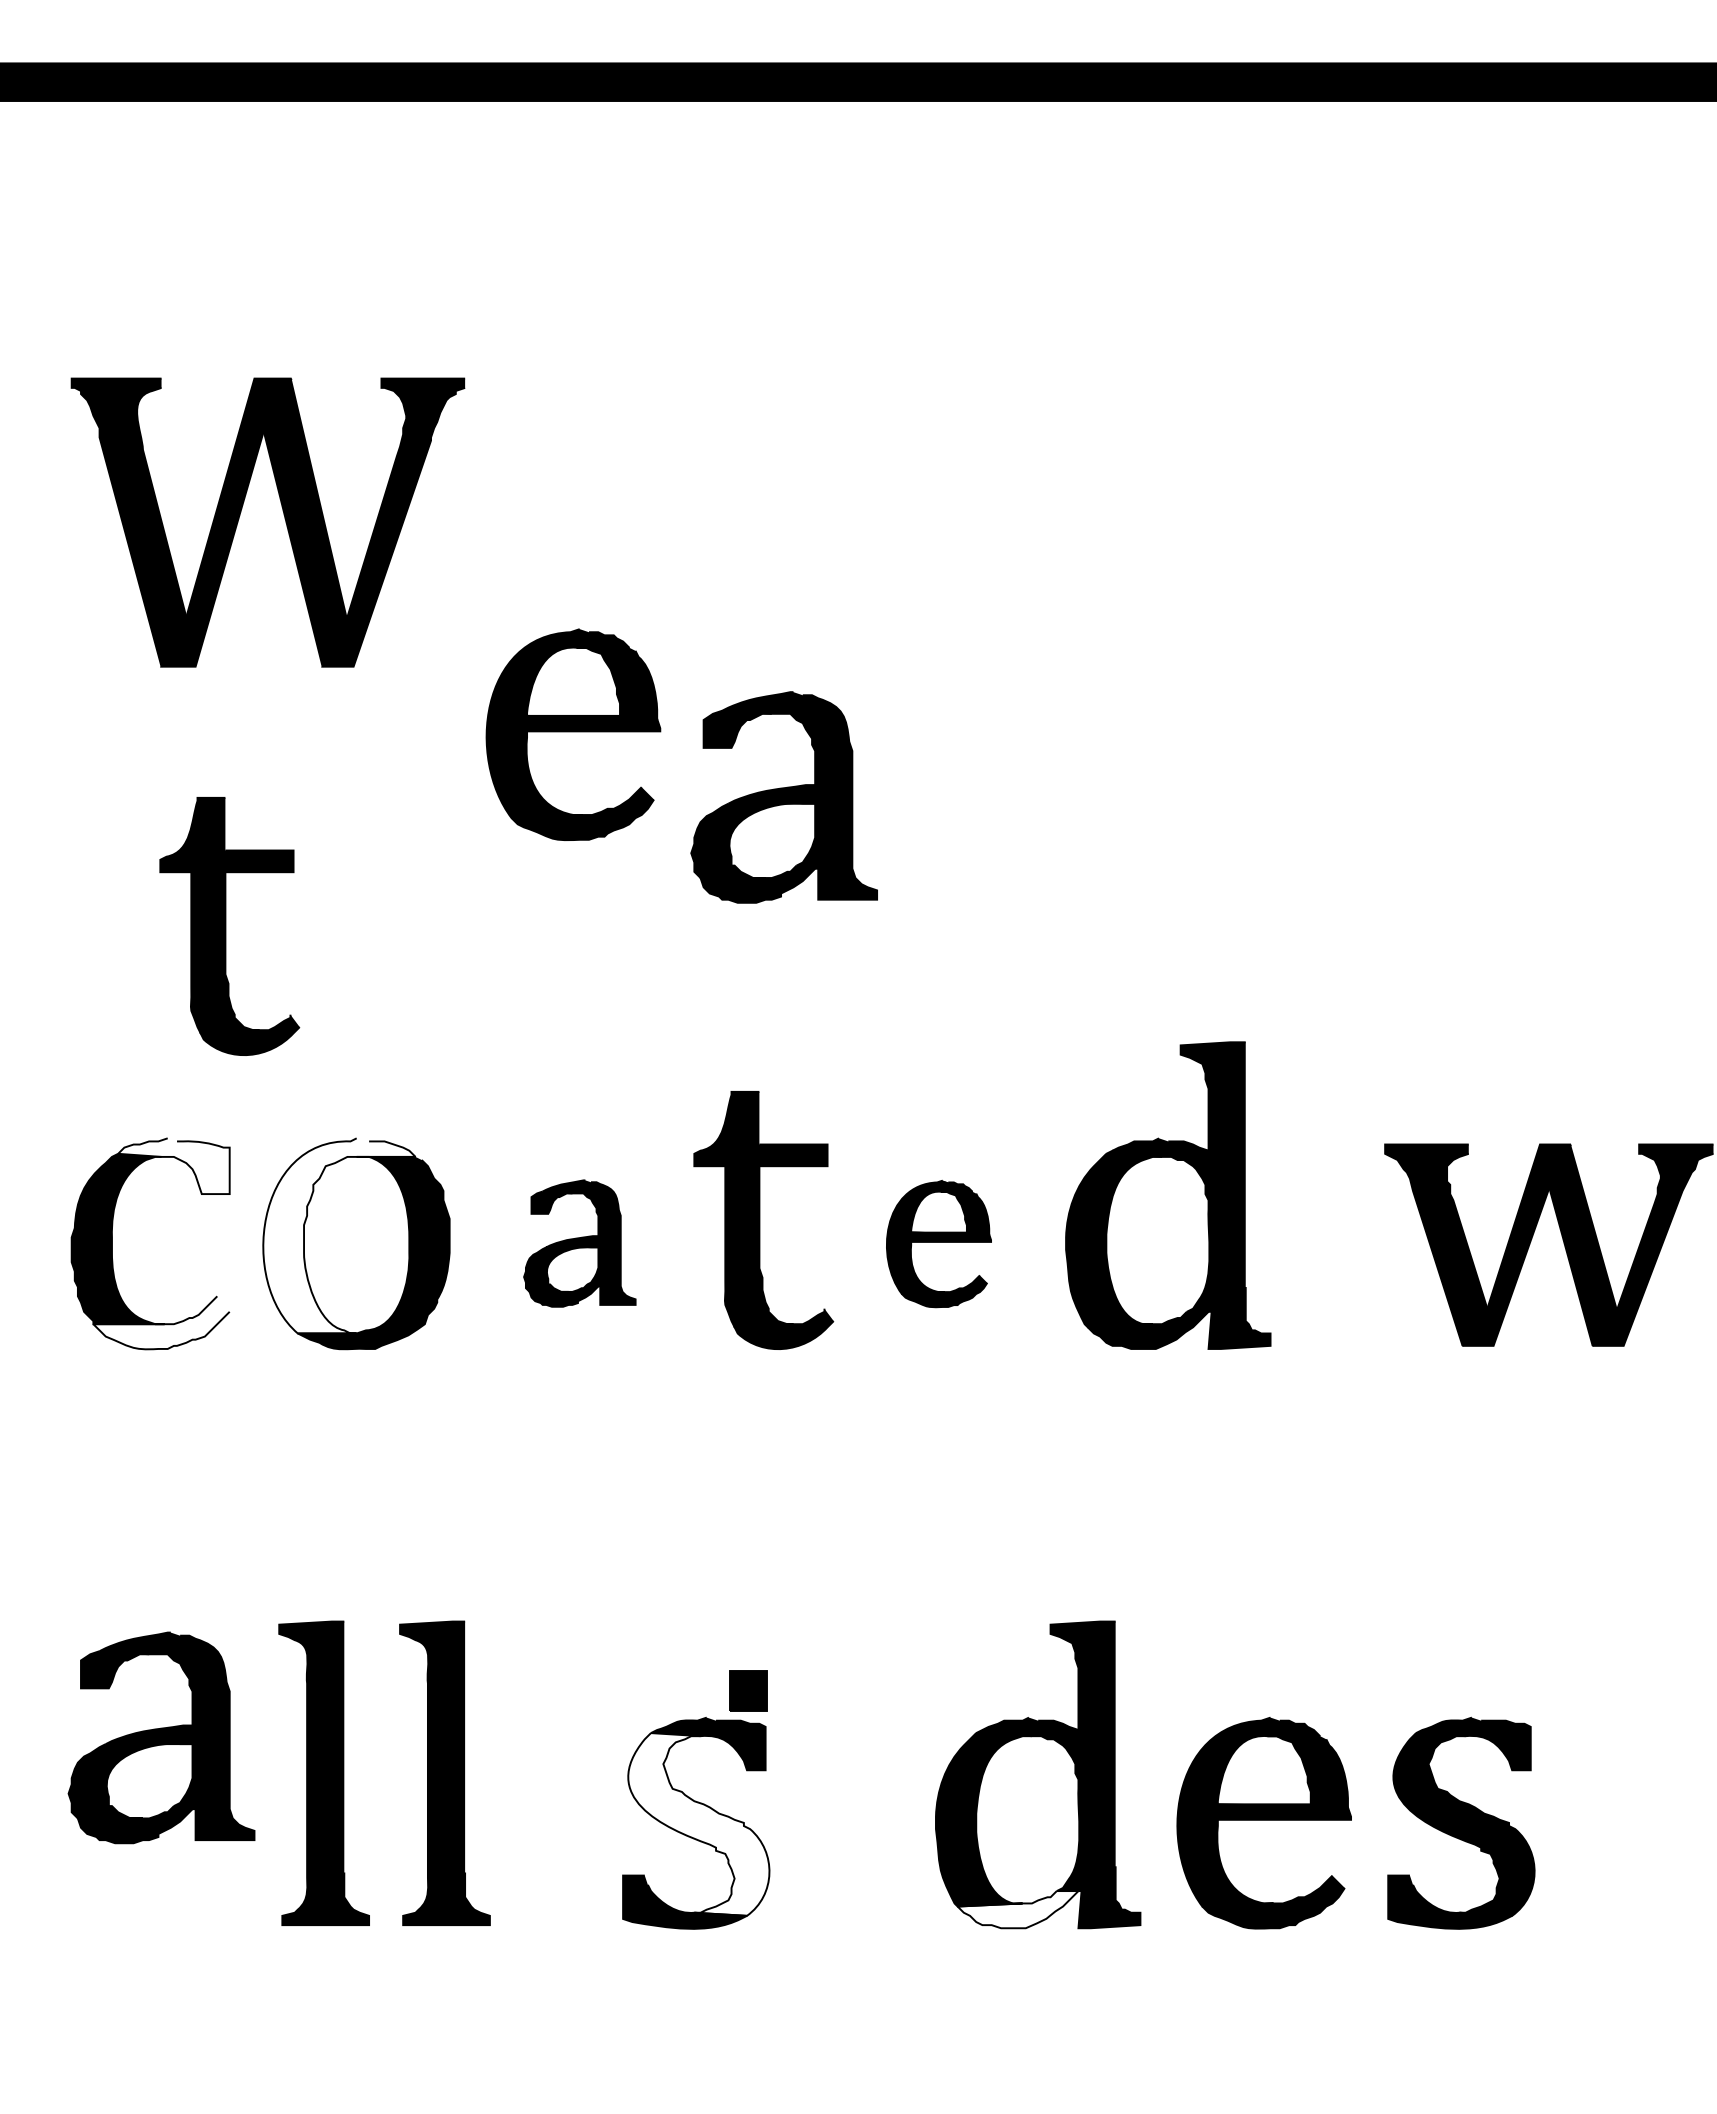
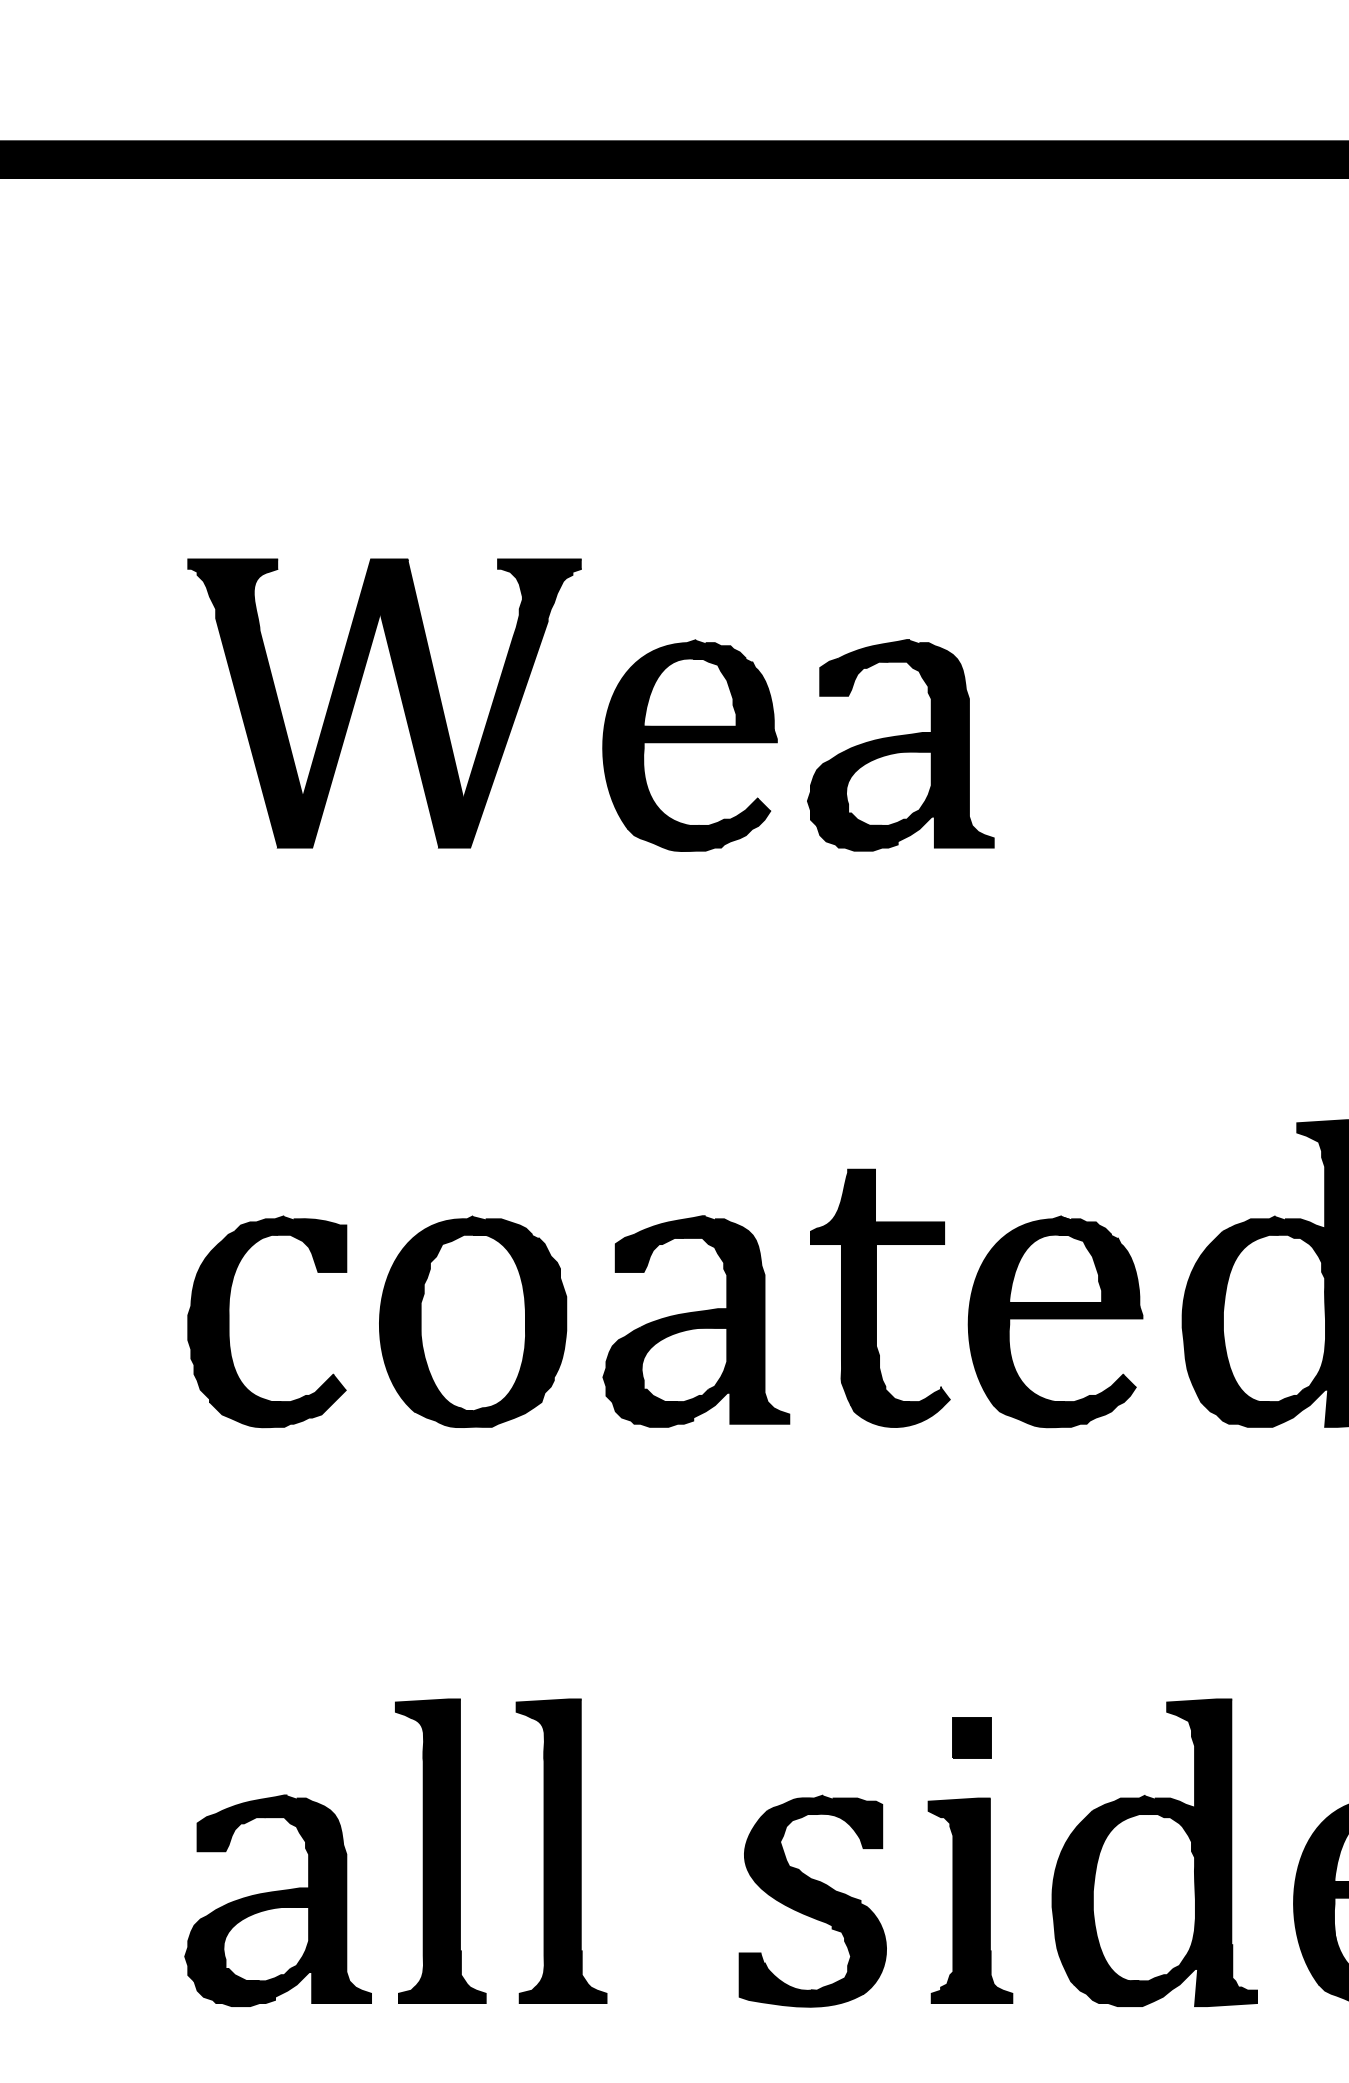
part: (284, 519) -> (401, 700), moved
part: (573, 734) -> (690, 745), moved
part: (783, 797) -> (900, 745), moved
part: (229, 926) -> (346, 1004), removed
fill: (173, 1166) -> (290, 1244), added
fill: (339, 1235) -> (456, 1313), added
part: (579, 1243) -> (696, 1321), size x1.67
part: (938, 1243) -> (1055, 1321), size x1.67
fill: (161, 1322) -> (278, 1400), added
part: (748, 1690) -> (972, 1737), moved
part: (161, 1737) -> (278, 1900), moved
part: (853, 1822) -> (970, 1900), added
fill: (698, 1824) -> (815, 1902), added
fill: (1017, 1909) -> (1134, 1987), added

